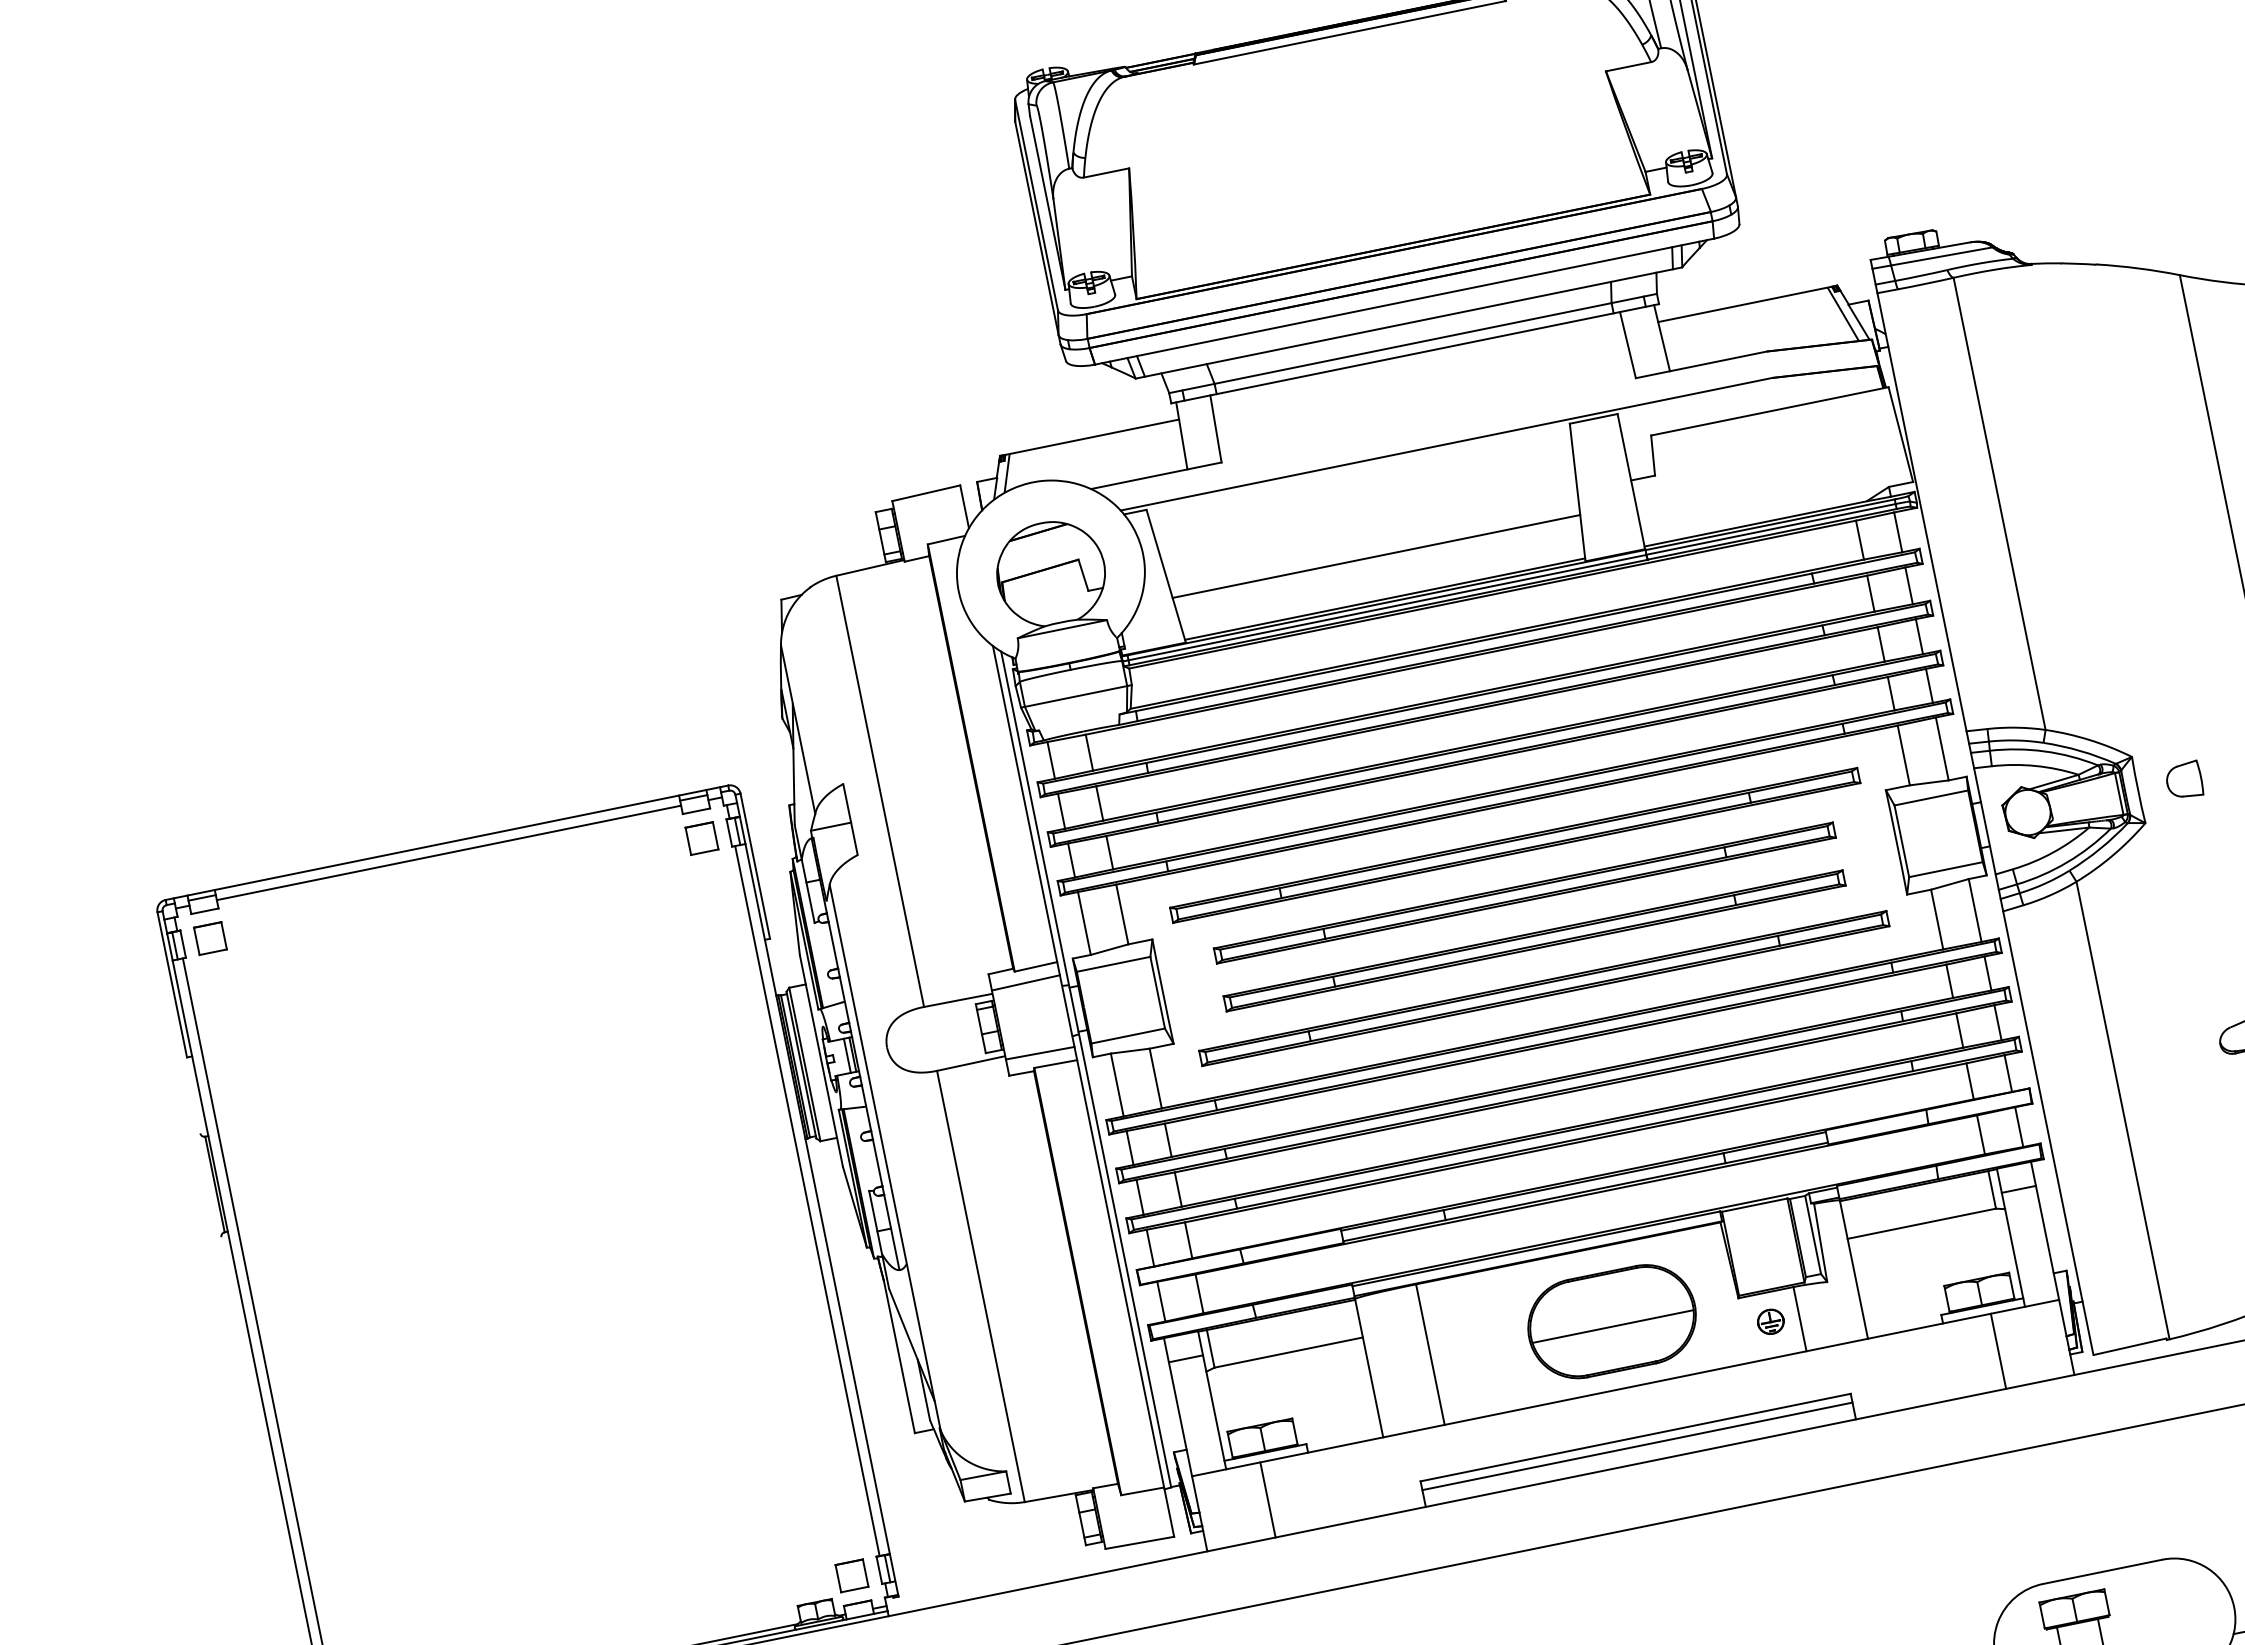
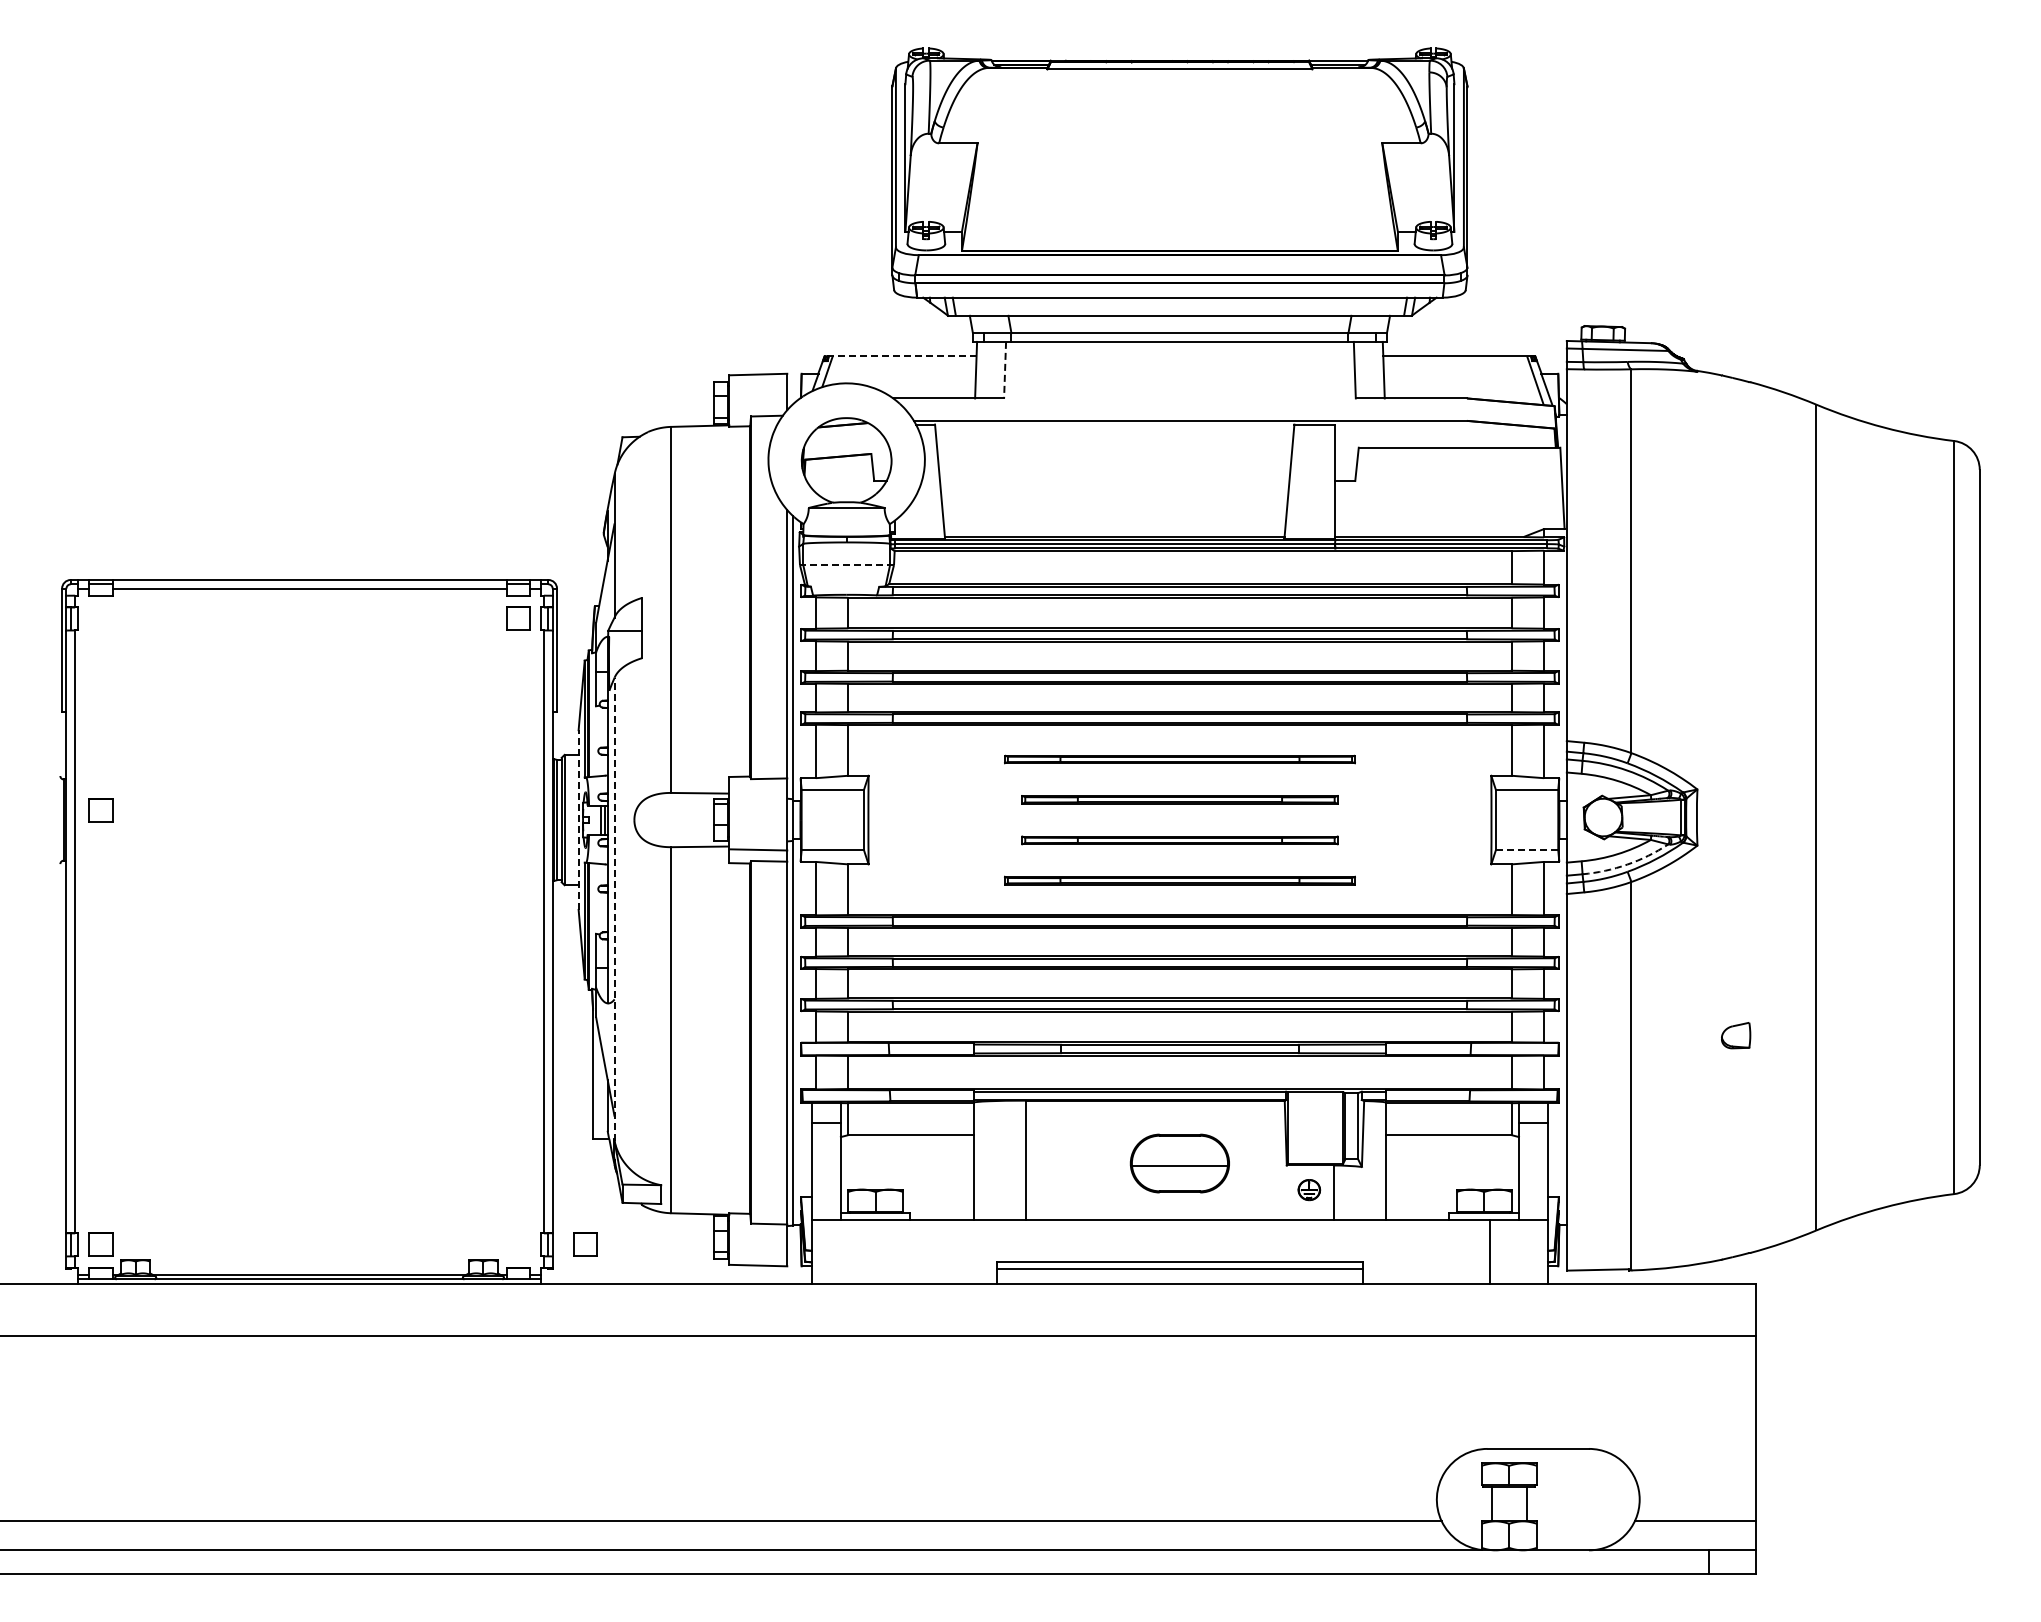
line: (1216, 429) -> (1005, 370), solid -> dashed
line: (1089, 437) -> (900, 356), solid -> dashed
line: (1376, 556) -> (1114, 500), removed
line: (1075, 697) -> (846, 565), solid -> dashed
part: (2184, 780) -> (1736, 817), removed
part: (1514, 845) -> (1179, 759), size x0.6
arc: (2067, 862) -> (1627, 864), solid -> dashed
line: (1945, 869) -> (1526, 850), solid -> dashed
part: (1524, 892) -> (1179, 799), size x0.6
part: (209, 938) -> (100, 810), moved
part: (1534, 941) -> (1179, 840), size x0.6
line: (1025, 982) -> (758, 789), removed
part: (1543, 988) -> (1179, 880), size x0.6
line: (821, 1061) -> (578, 820), solid -> dashed
line: (885, 1157) -> (614, 909), solid -> dashed
part: (1611, 1321) -> (1179, 1163), size x0.7
line: (1267, 1499) -> (869, 1251), removed
part: (852, 1575) -> (585, 1244), moved

